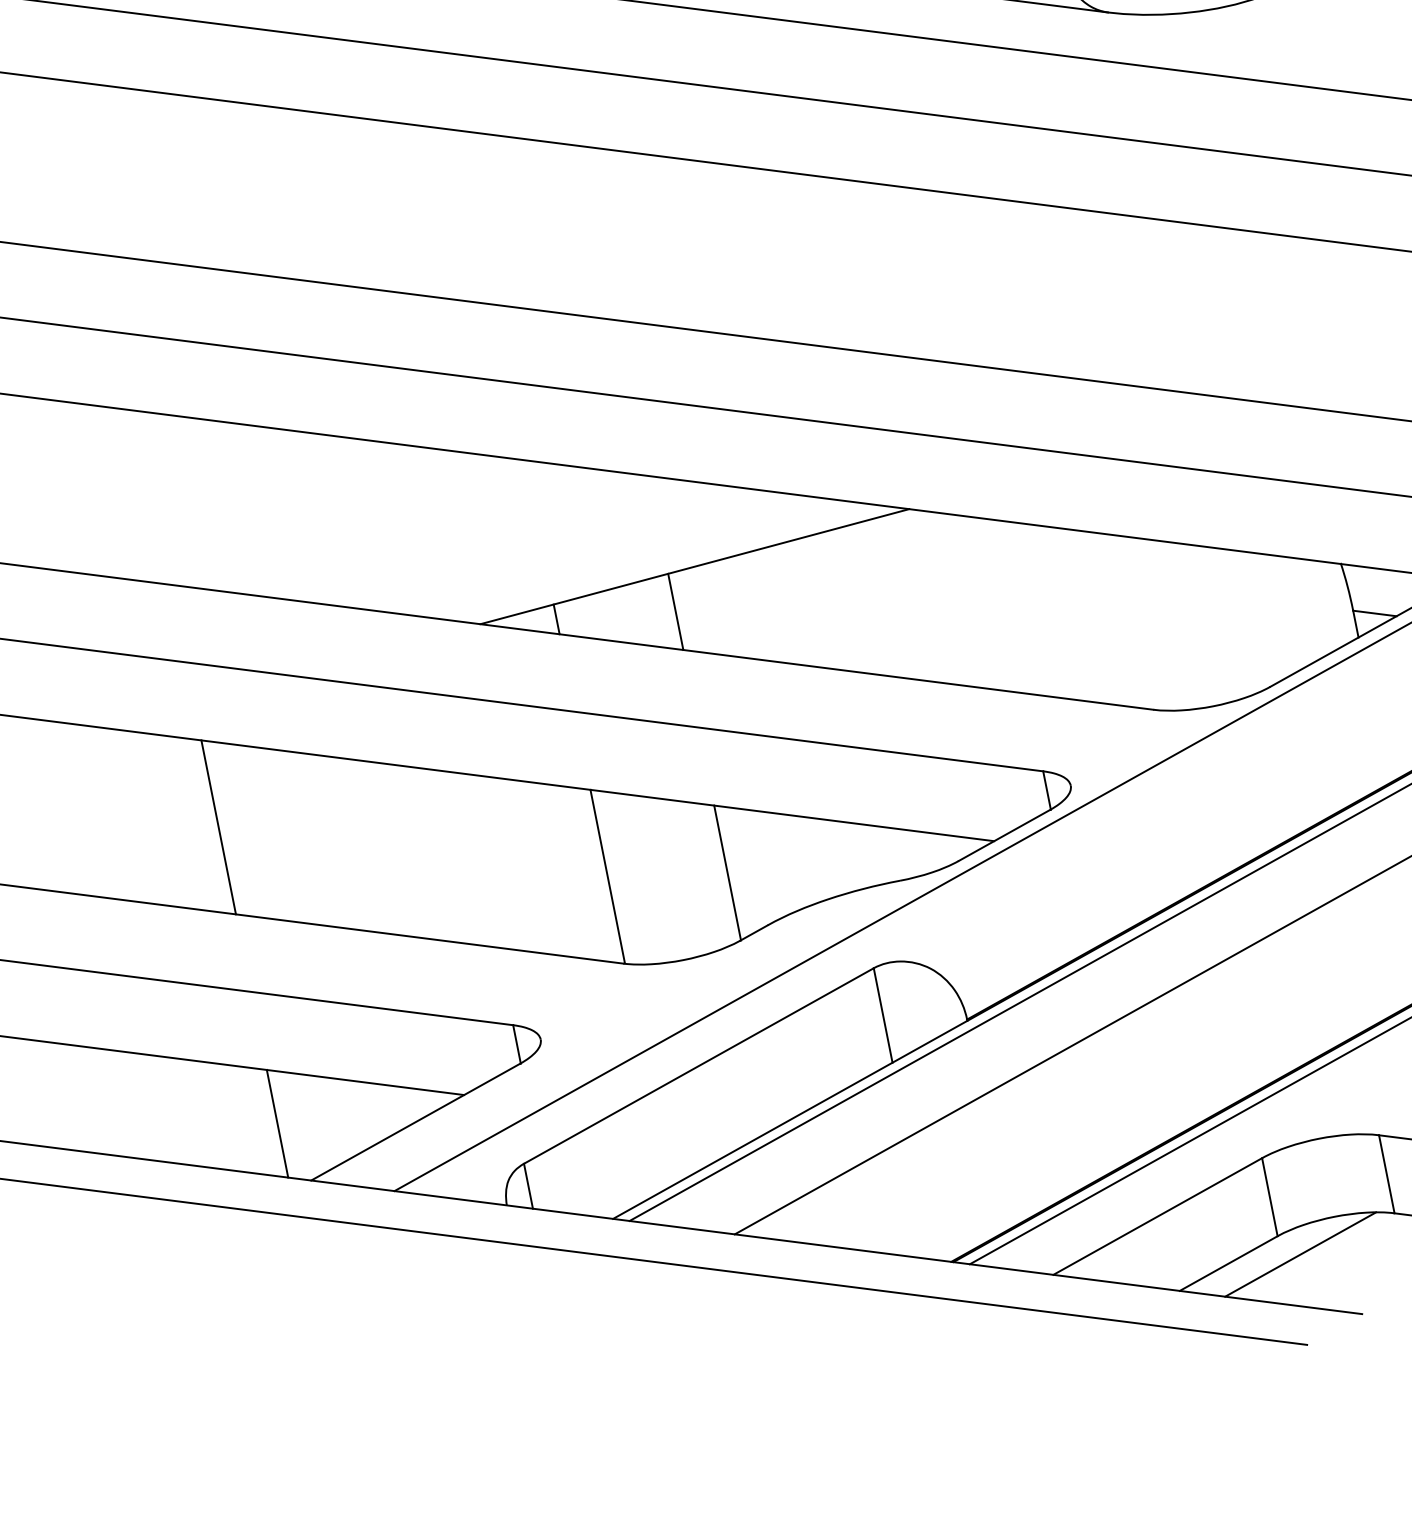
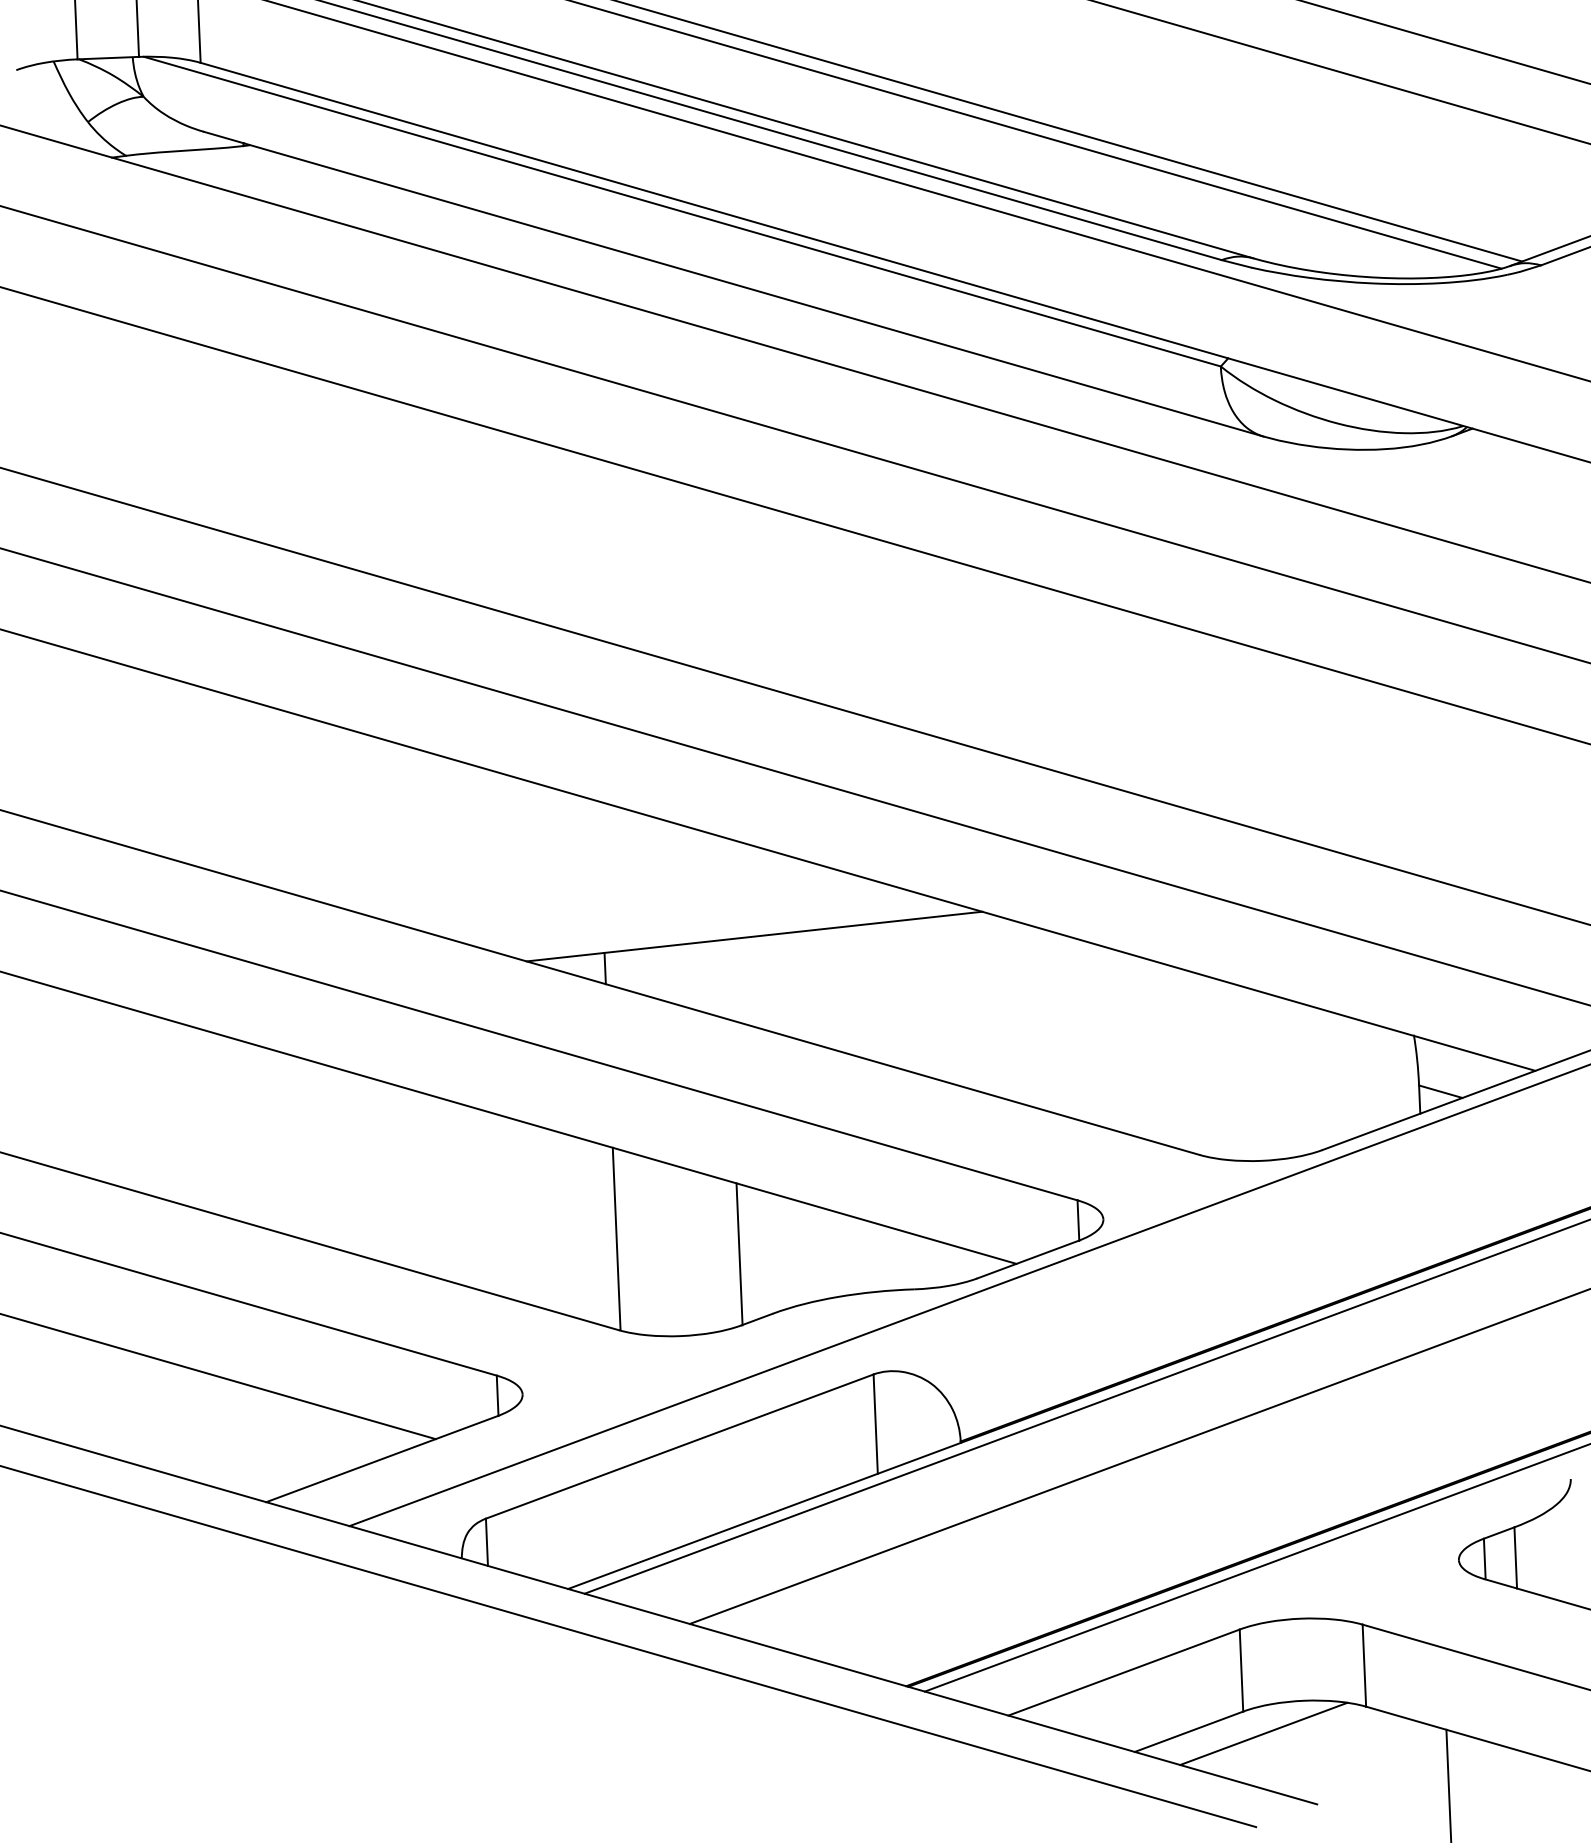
line: (675, 611) -> (727, 979), removed
line: (218, 826) -> (227, 1126), removed
line: (277, 1123) -> (240, 1438), removed

